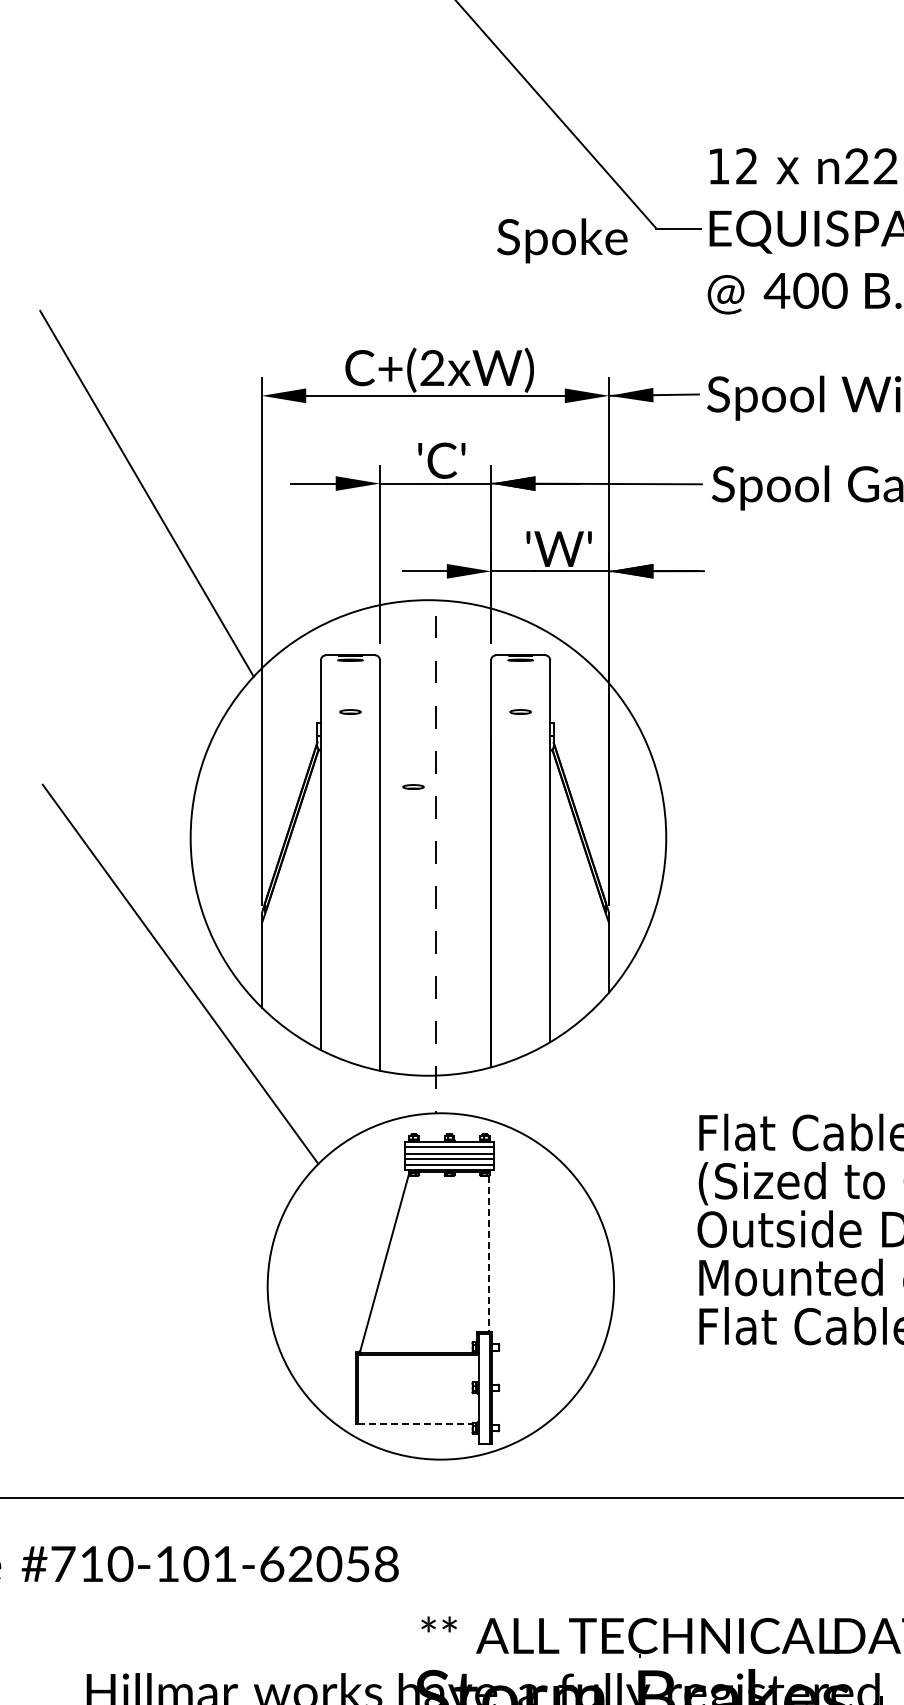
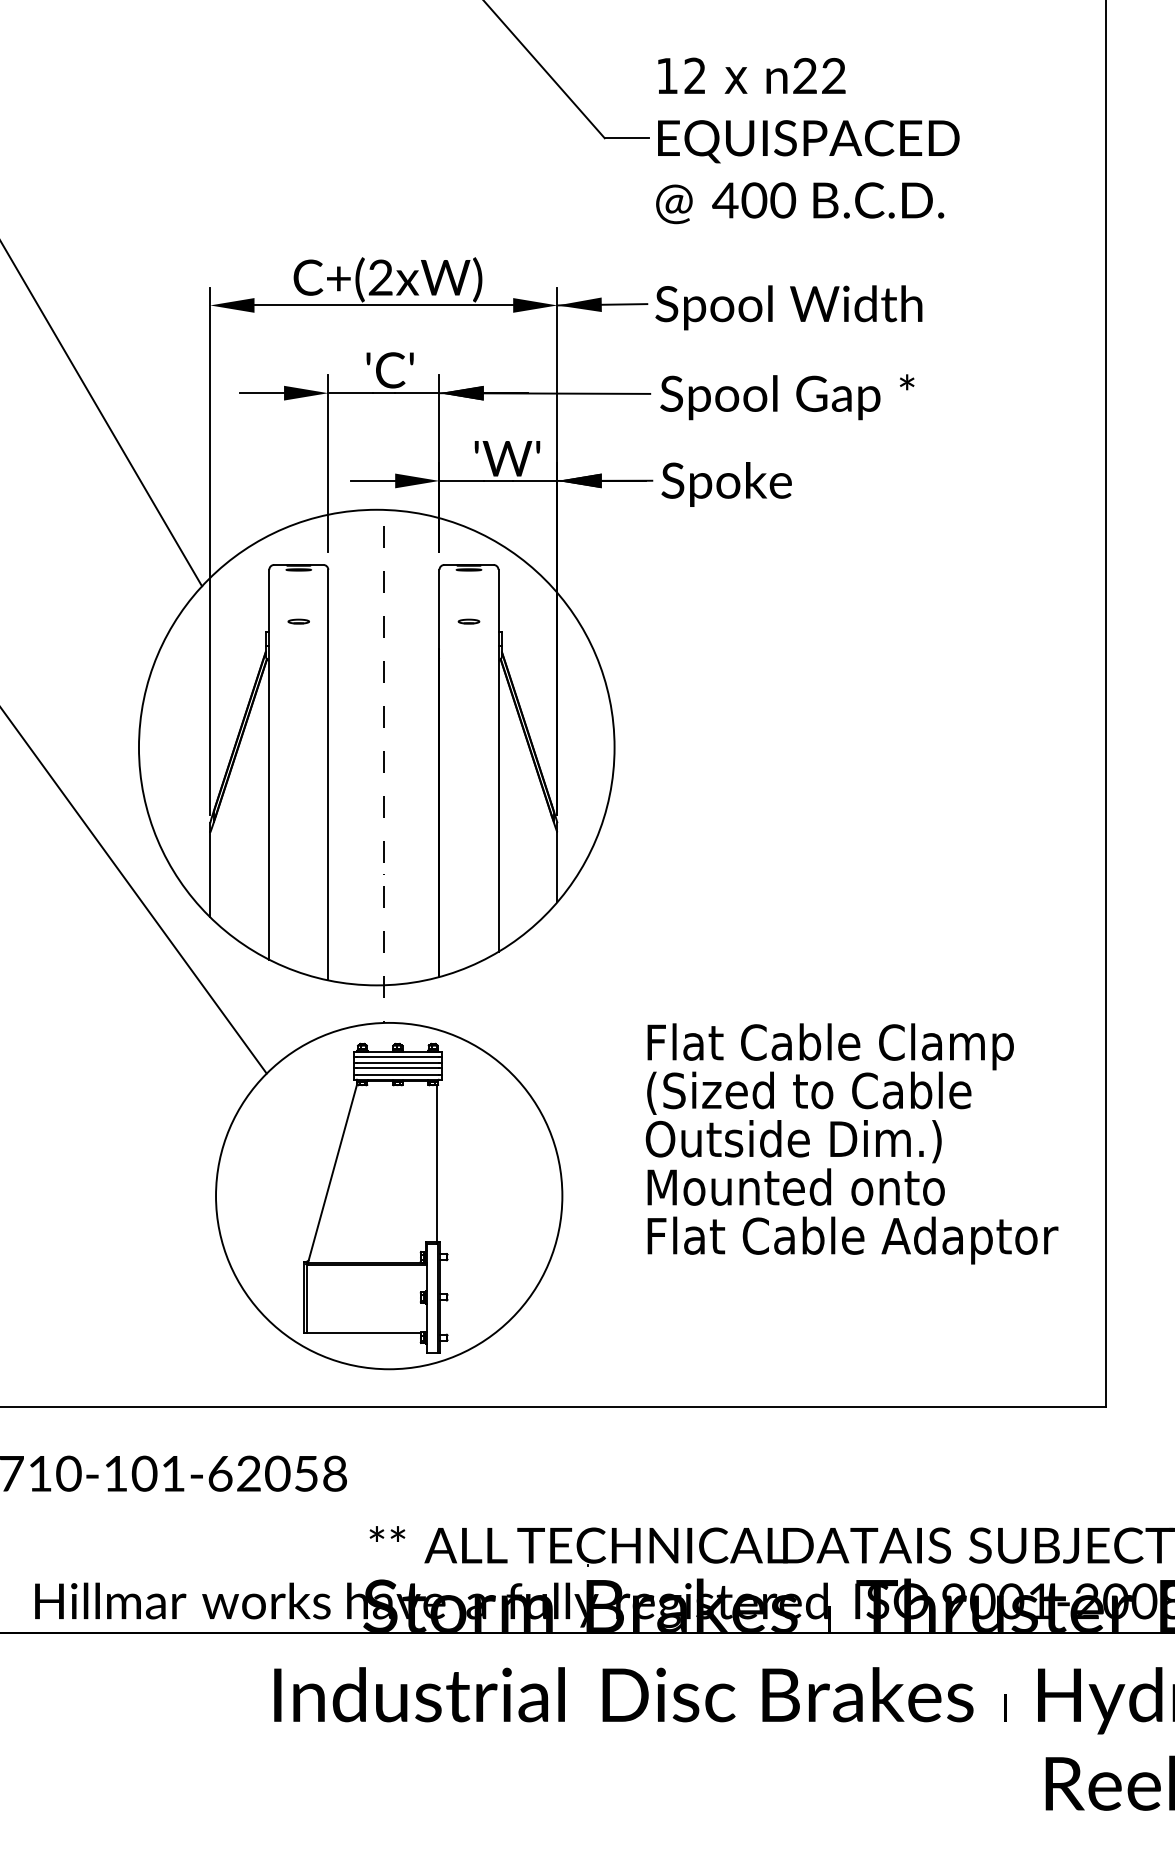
text: (562, 240) -> (726, 484), moved
part: (413, 786) -> (361, 696), removed
line: (489, 1254) -> (437, 1164), dashed -> solid
line: (416, 1423) -> (364, 1333), dashed -> solid

